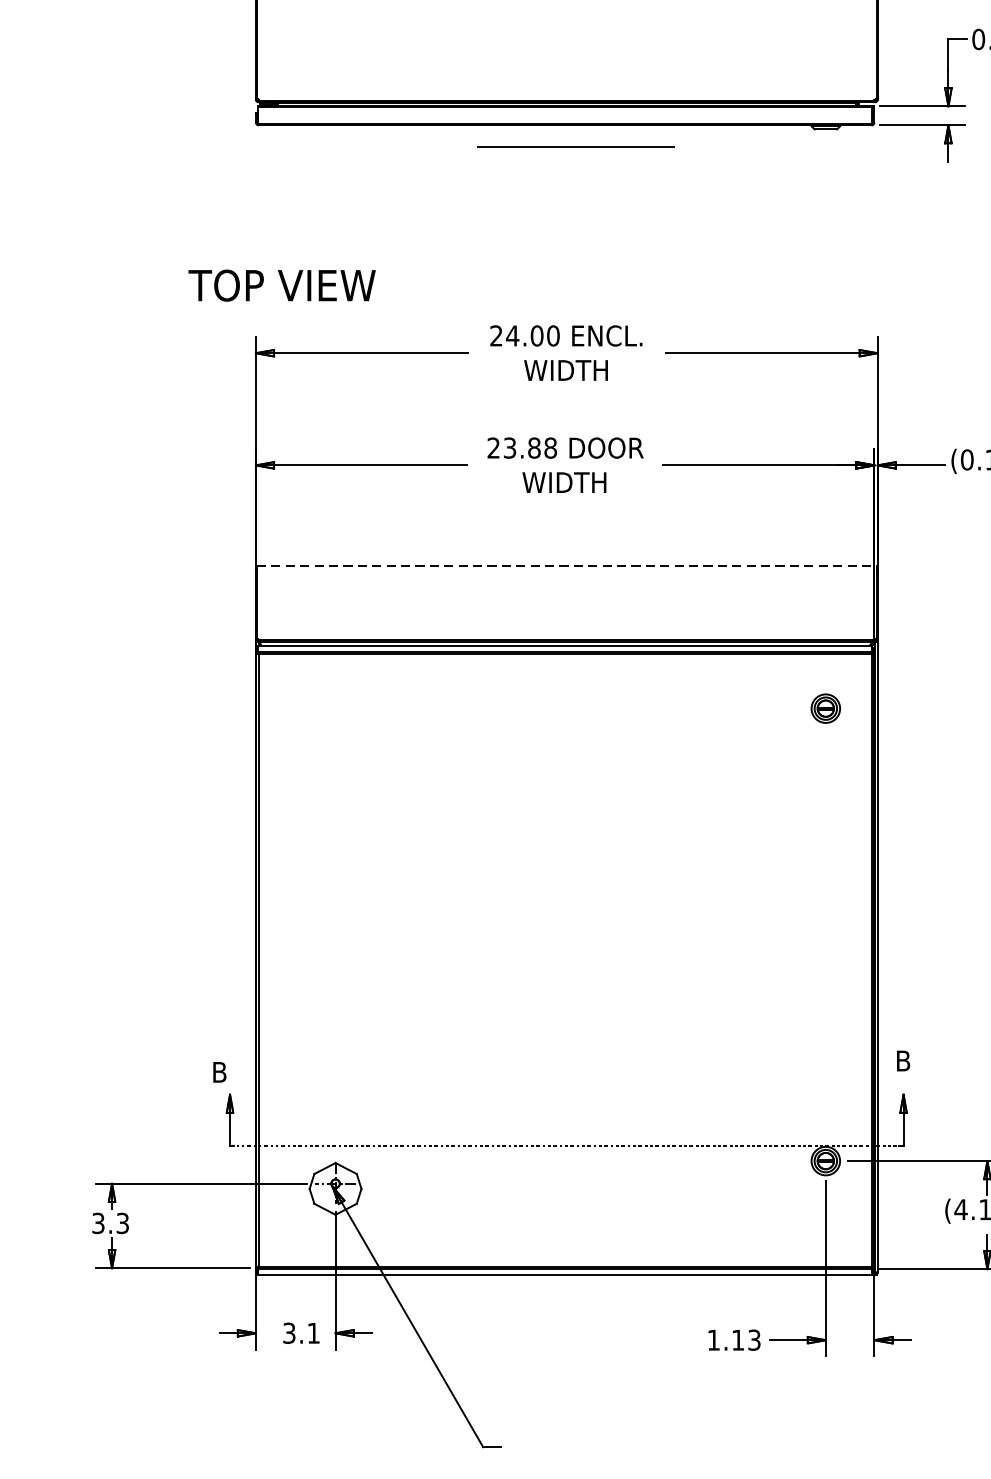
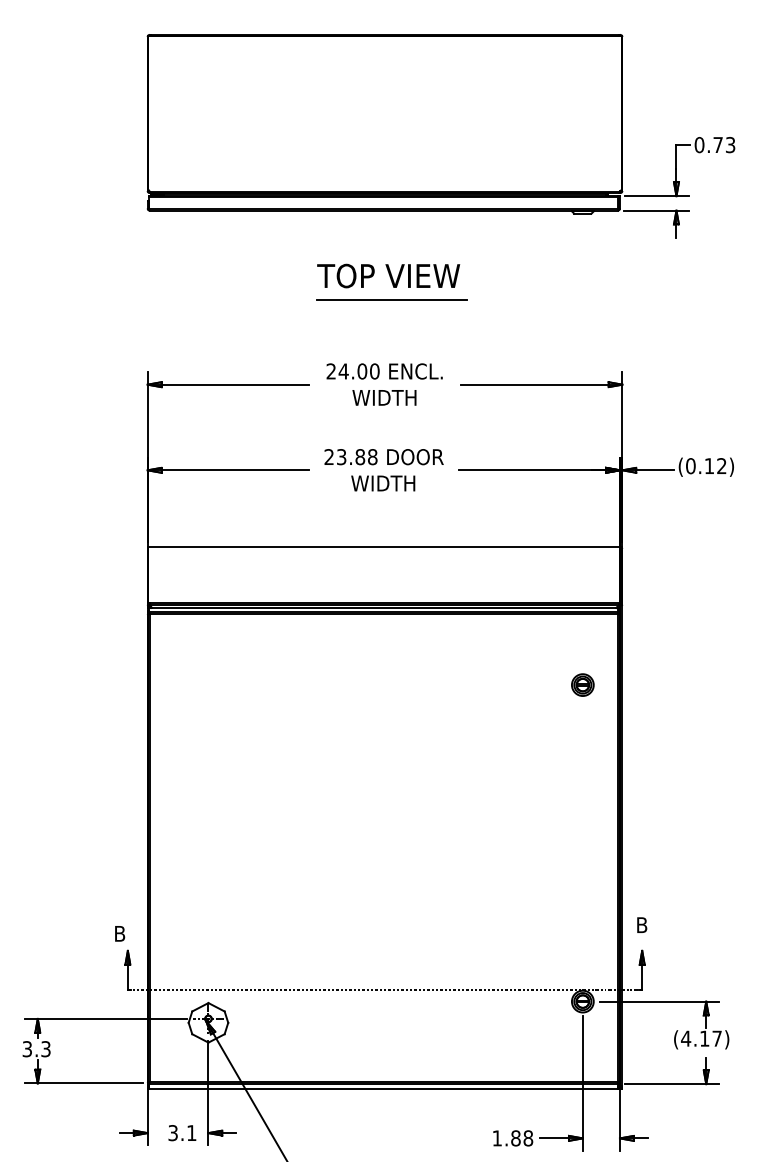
line: (575, 147) -> (391, 299), moved
text: (281, 284) -> (388, 275), moved
line: (567, 565) -> (385, 546), dashed -> solid
part: (825, 707) -> (582, 684), moved
text: (746, 1340) -> (522, 1138), 1.13 -> 1.88

